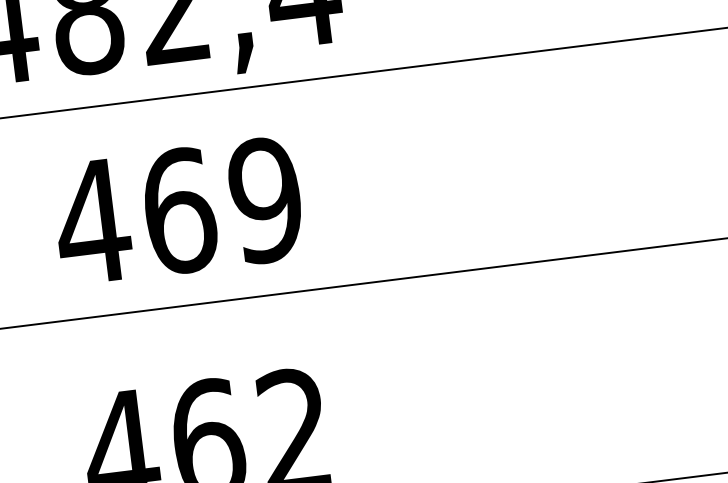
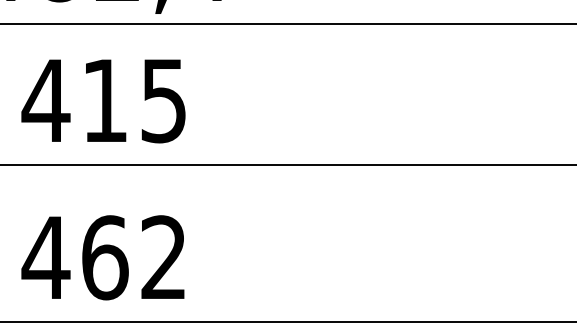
text: (222, 205) -> (134, 100), 469 -> 415

